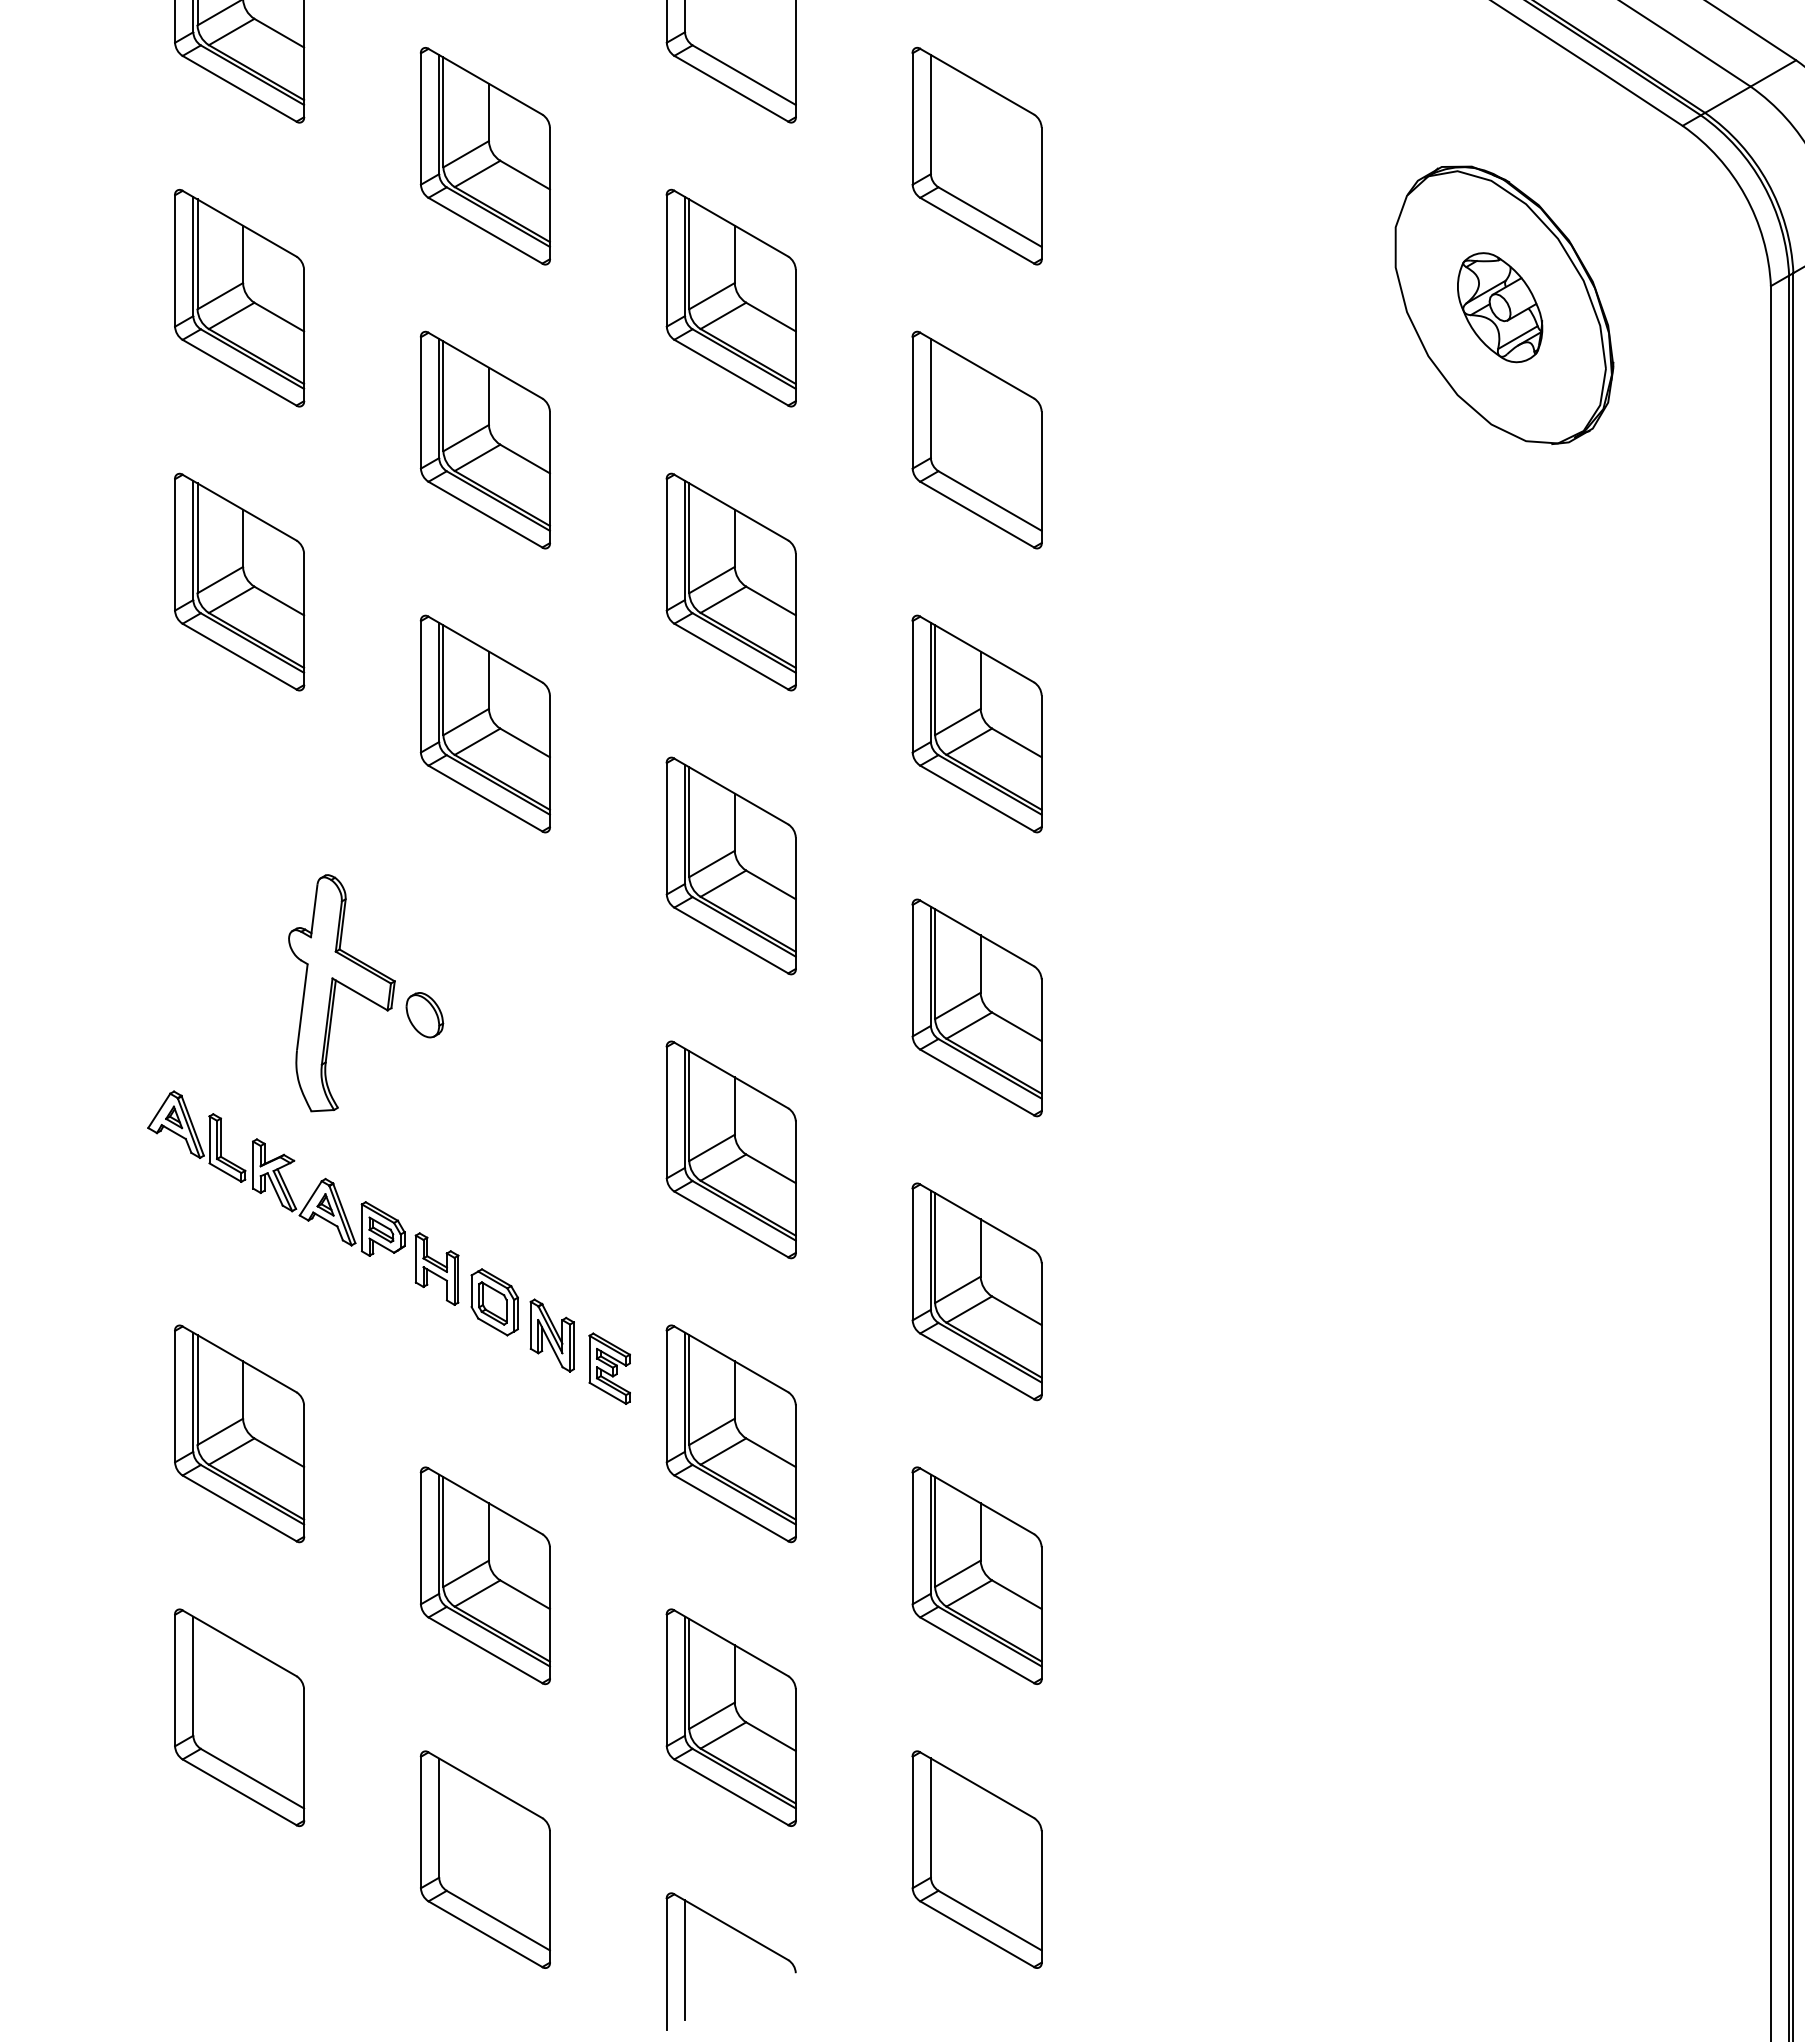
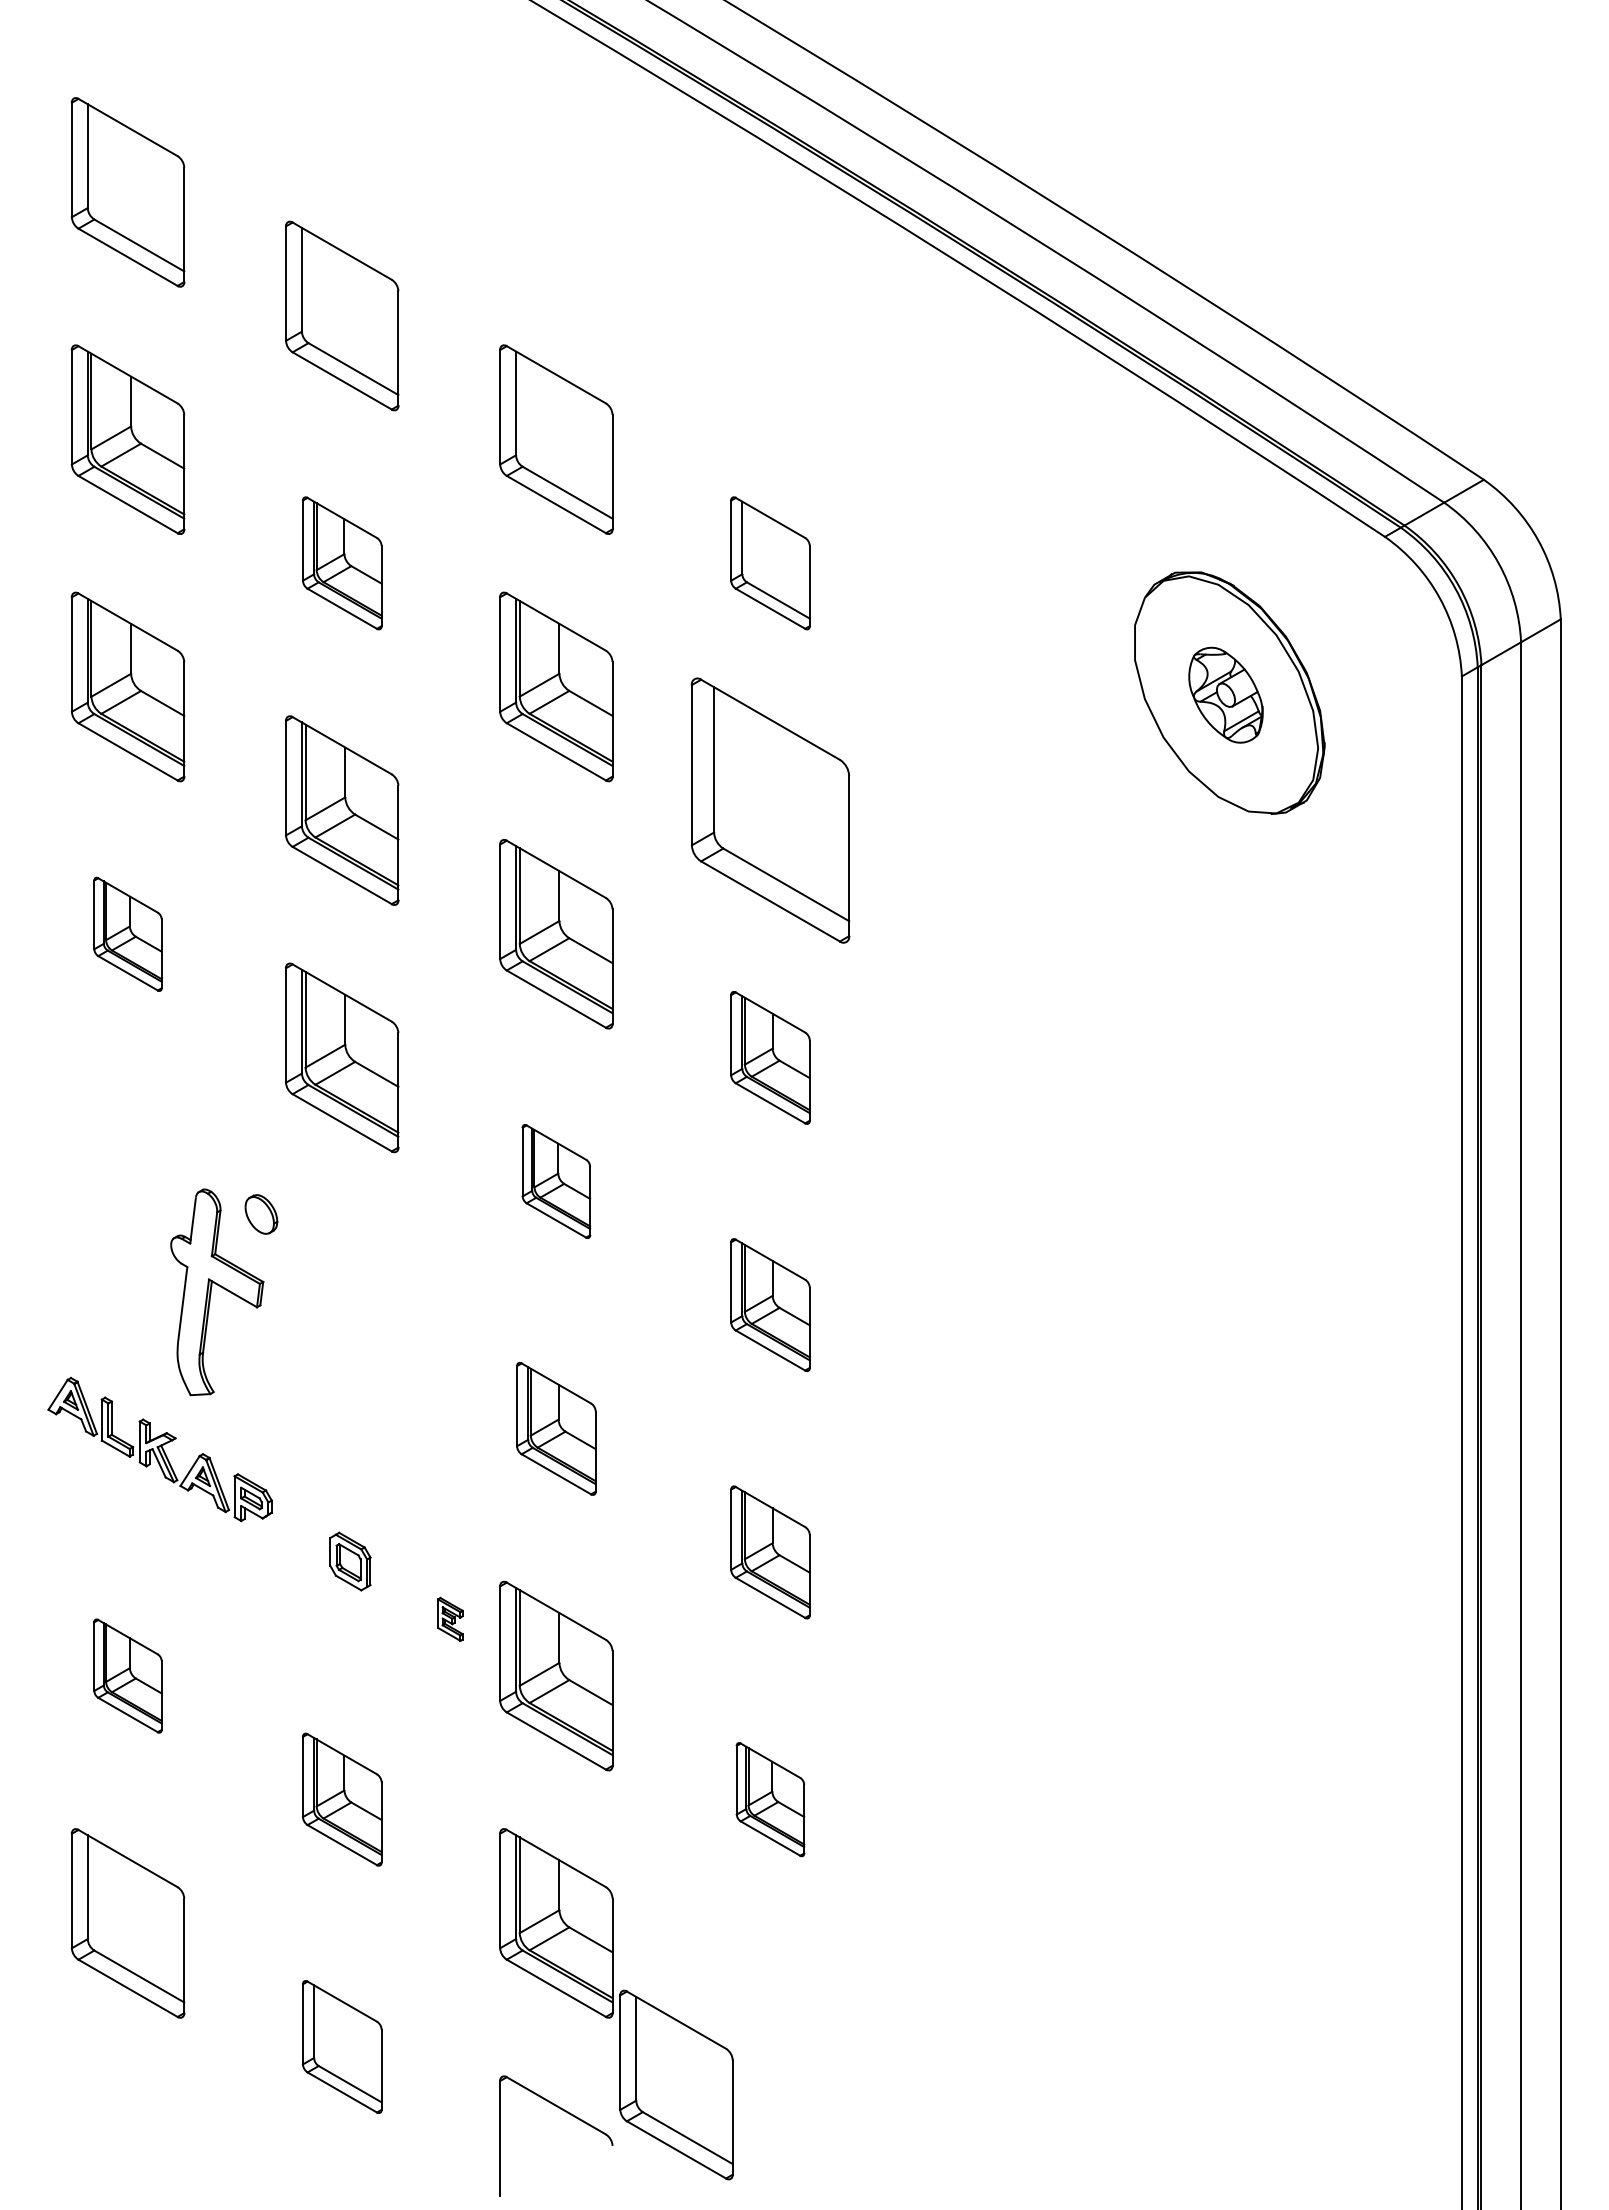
part: (485, 156) -> (342, 563), size x0.7
part: (977, 156) -> (770, 563), size x0.7
part: (977, 440) -> (770, 810), size x1.4
part: (238, 582) -> (127, 934), size x0.6
part: (977, 723) -> (770, 1057), size x0.7
part: (731, 865) -> (556, 1181), size x0.6
part: (977, 1007) -> (770, 1304), size x0.7
part: (424, 1015) -> (261, 1214), moved
part: (731, 1149) -> (556, 1428), size x0.7
part: (436, 1268) -> (299, 1532), removed
part: (977, 1291) -> (770, 1552), size x0.7
part: (552, 1335) -> (400, 1590), removed
part: (609, 1368) -> (450, 1619), size x0.7
part: (238, 1433) -> (127, 1675), size x0.6
part: (485, 1575) -> (342, 1799), size x0.7
part: (977, 1575) -> (770, 1799), size x0.6
part: (485, 1859) -> (342, 2046), size x0.7
part: (977, 1859) -> (676, 2084), moved
line: (685, 1960) -> (516, 2134), removed

